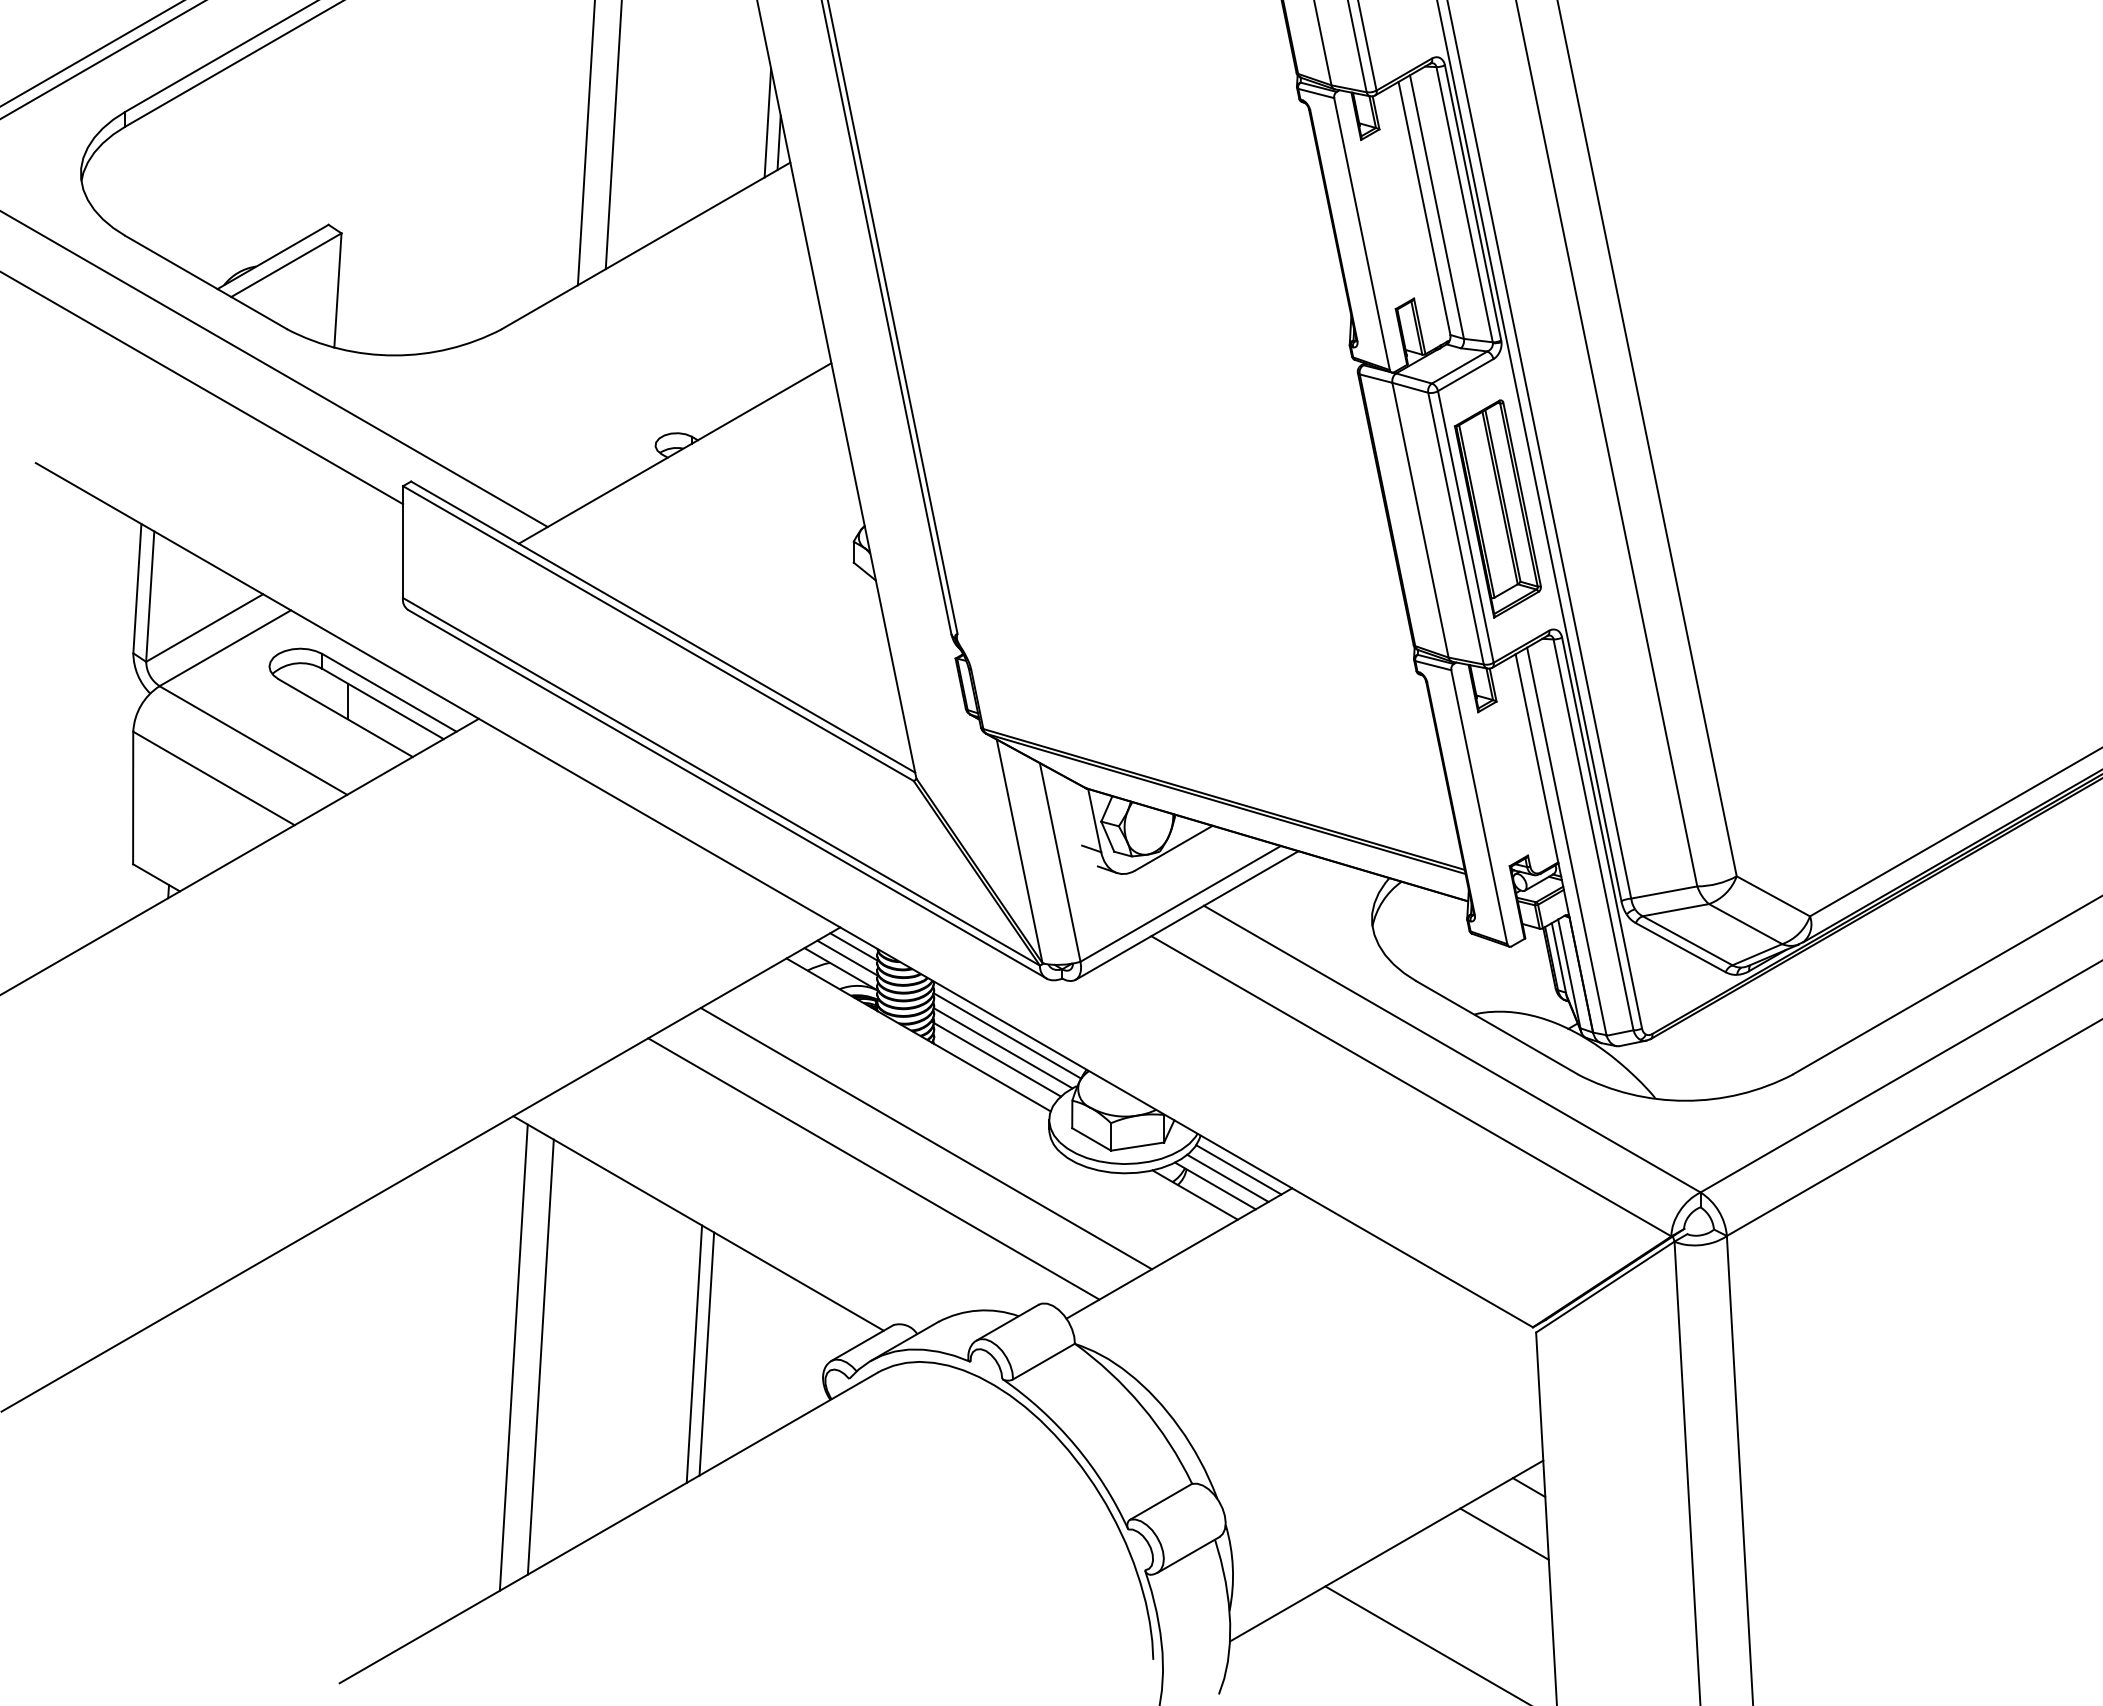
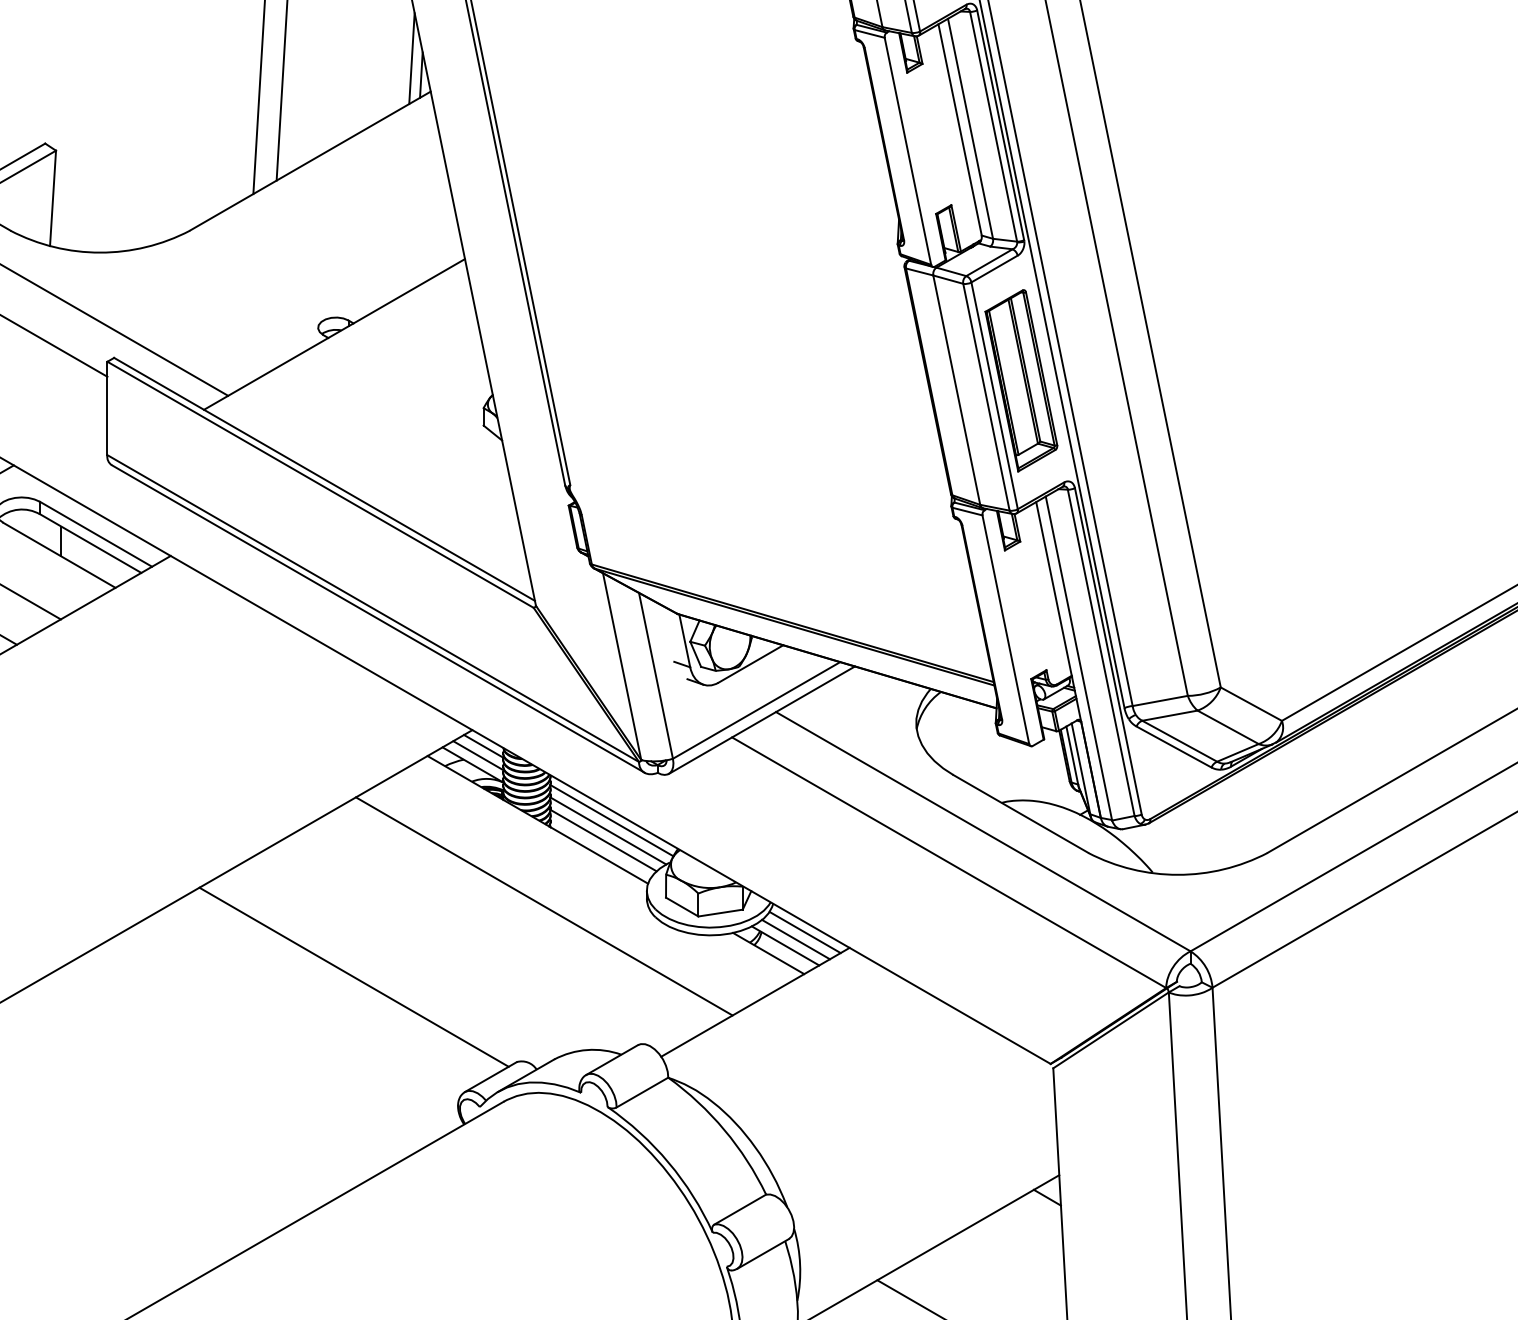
line: (873, 1168) -> (500, 931), removed
line: (706, 1353) -> (360, 1085), removed
line: (694, 1354) -> (350, 1086), removed
line: (540, 1356) -> (222, 1088), removed
line: (513, 1357) -> (199, 1089), removed
line: (1504, 1533) -> (1026, 1236), removed

